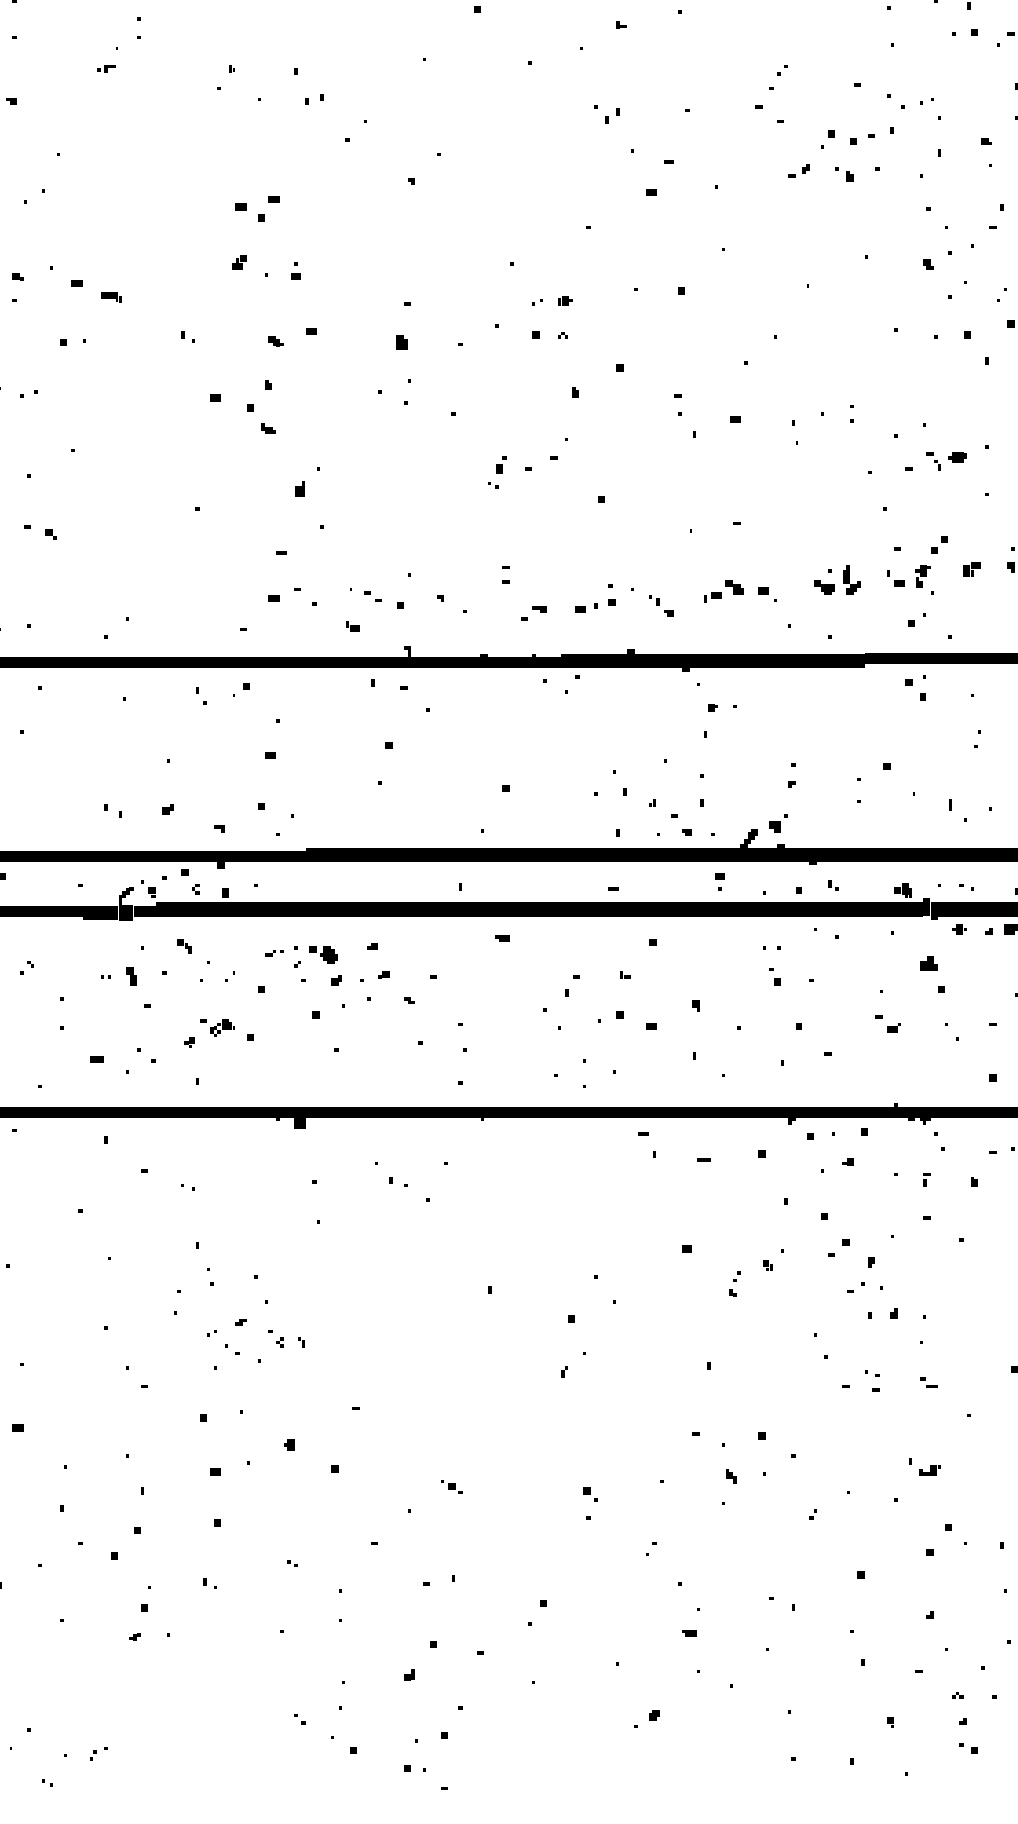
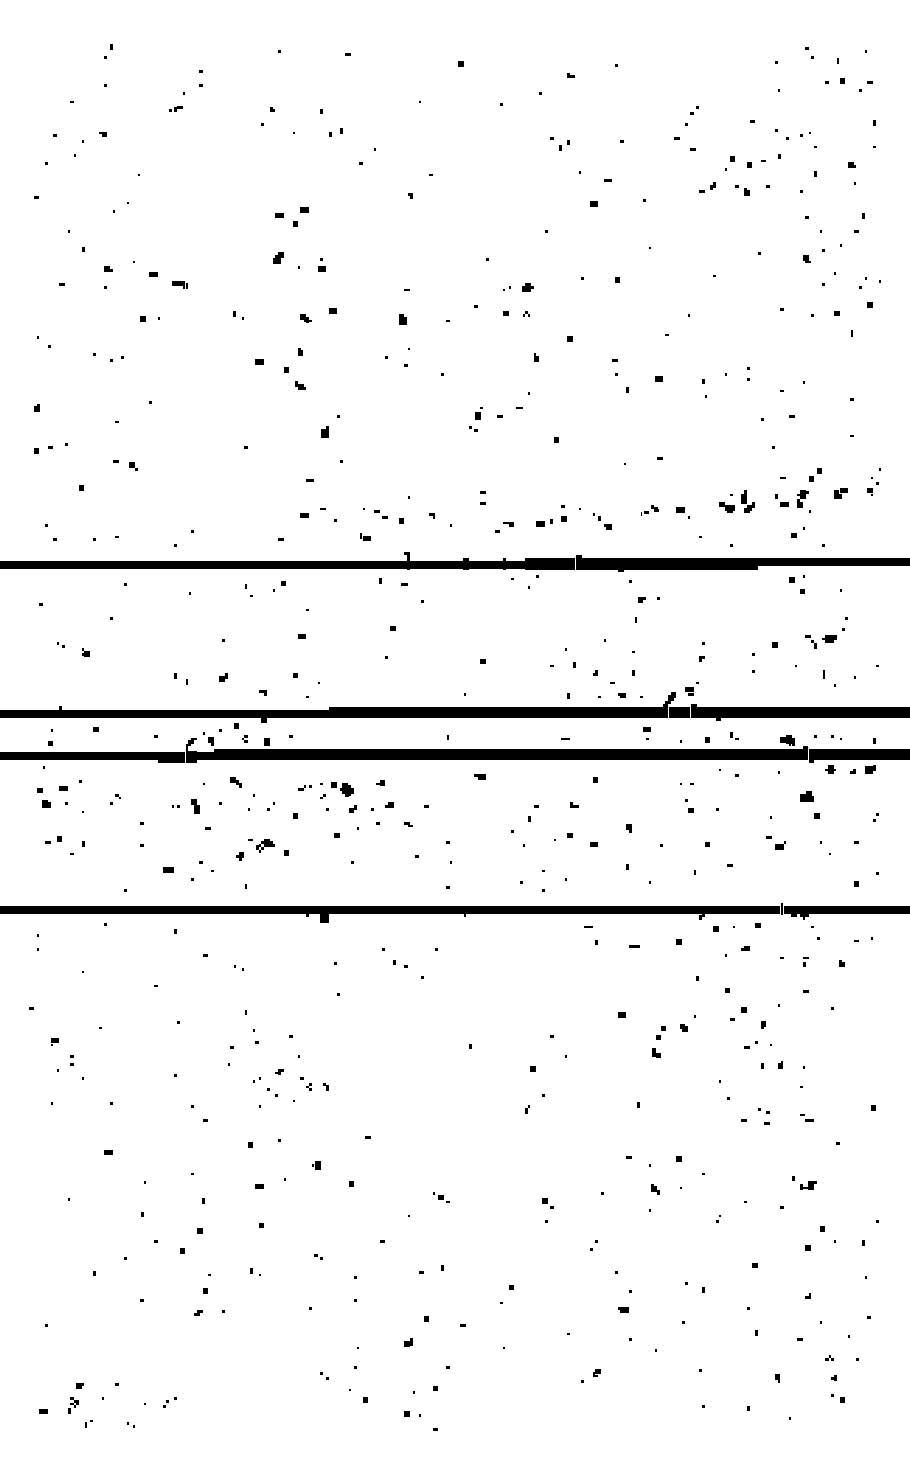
part: (945, 461) -> (820, 641), moved
part: (723, 591) -> (649, 510), size x0.6
part: (734, 1283) -> (658, 1041), size x1.6

